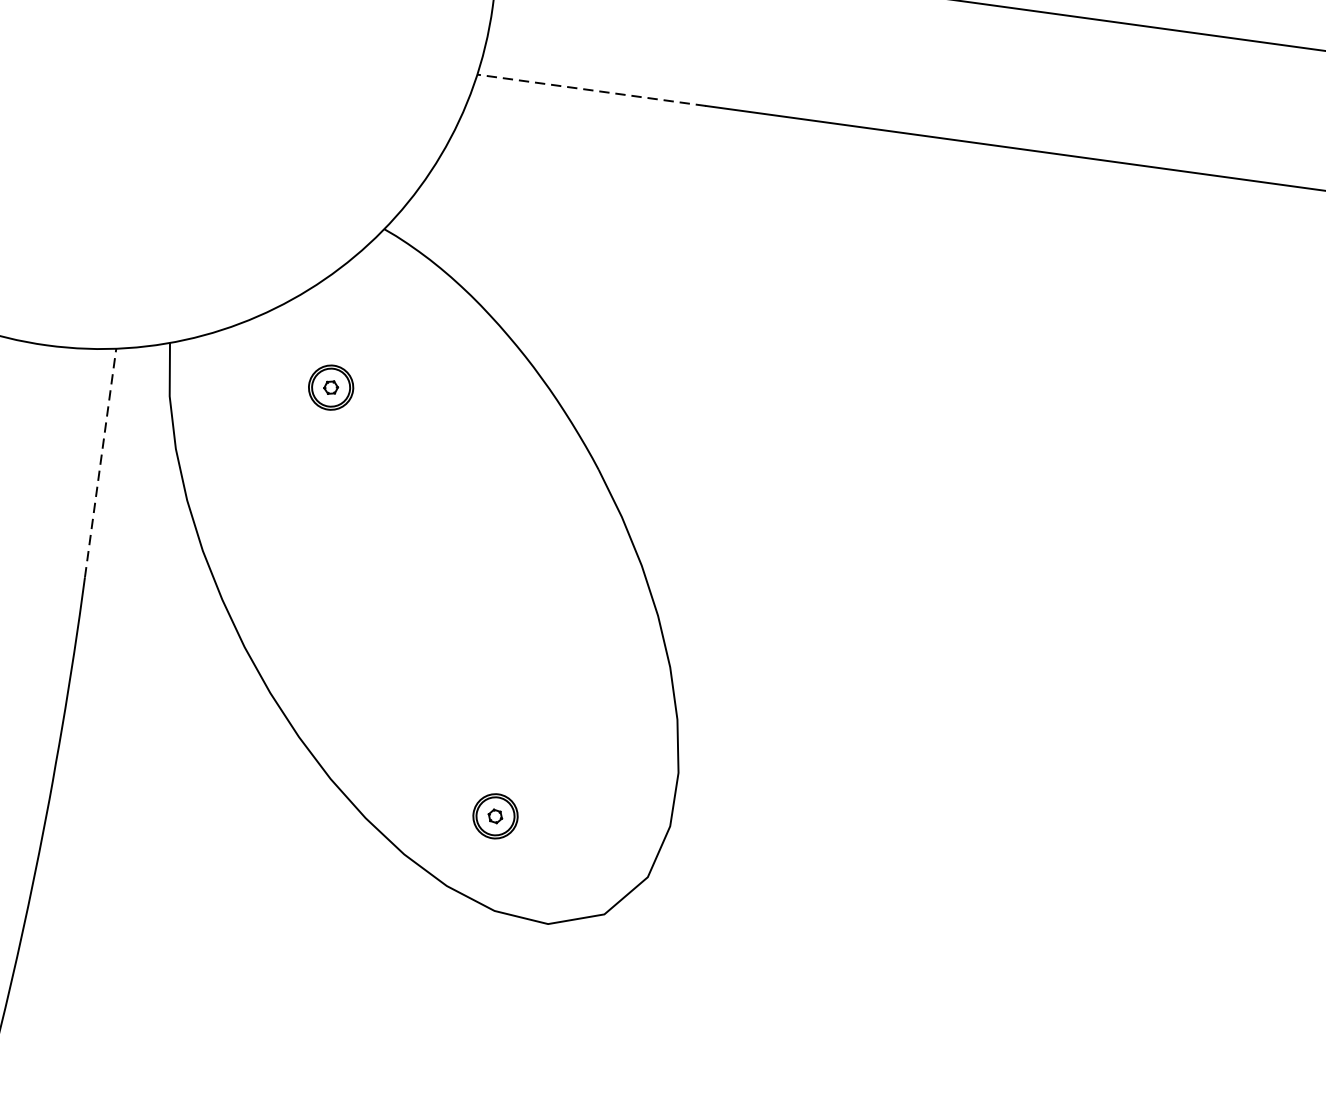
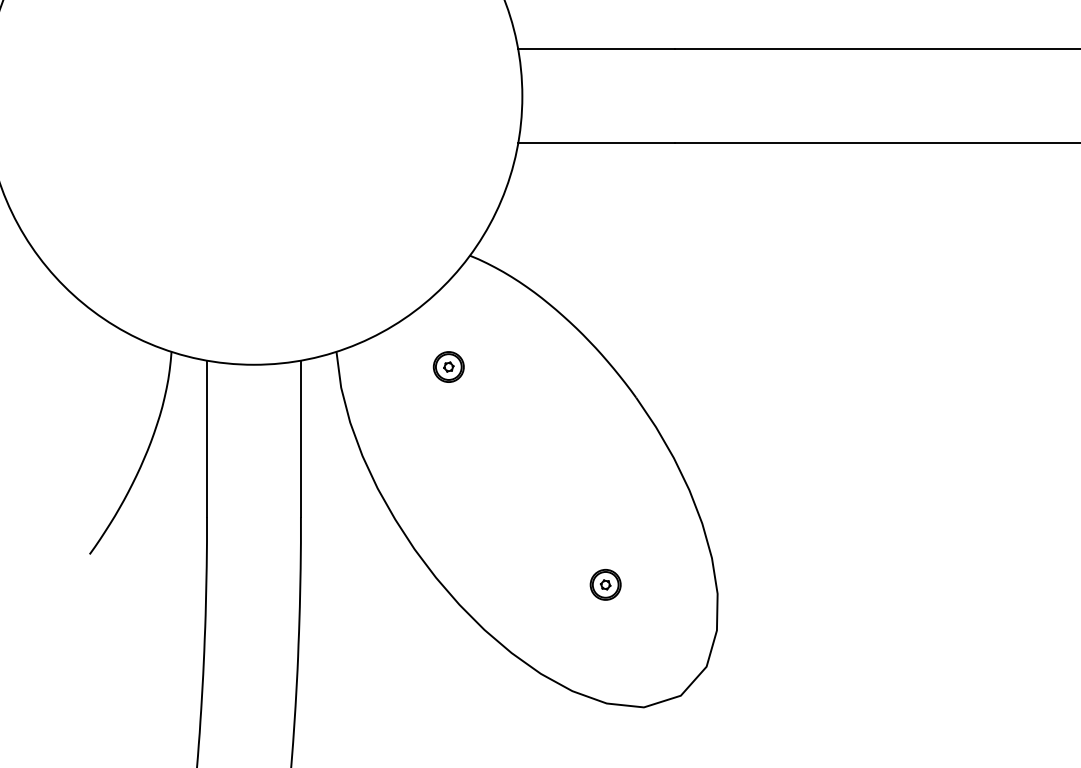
line: (590, 90) -> (595, 143), dashed -> solid
line: (100, 462) -> (300, 438), dashed -> solid
part: (495, 815) -> (605, 584), moved

